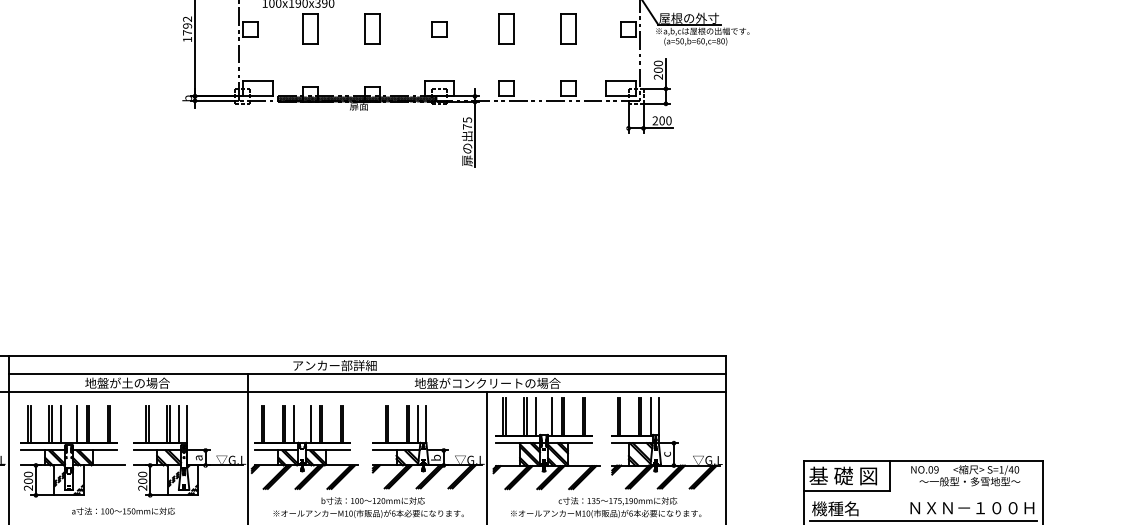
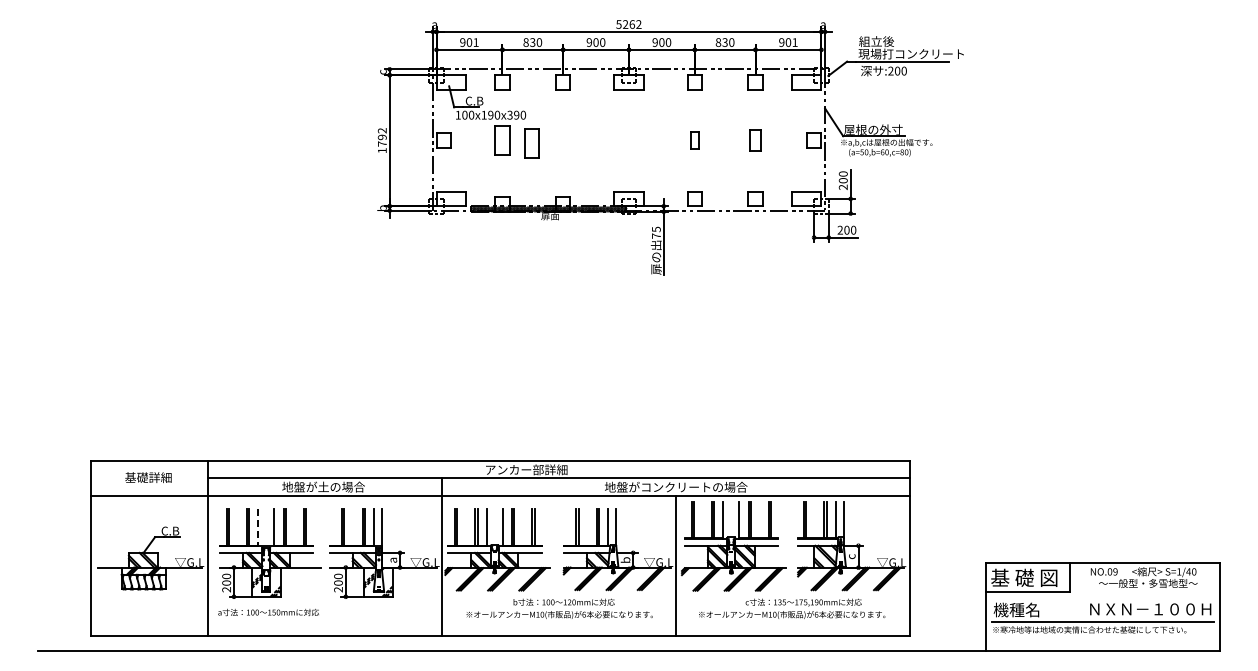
part: (371, 29) -> (531, 143), moved
part: (438, 29) -> (628, 140), removed
part: (506, 29) -> (694, 140), size x0.6
part: (568, 29) -> (755, 140), size x0.7
line: (61, 424) -> (258, 527), solid -> dashed
text: (123, 511) -> (268, 612), moved

